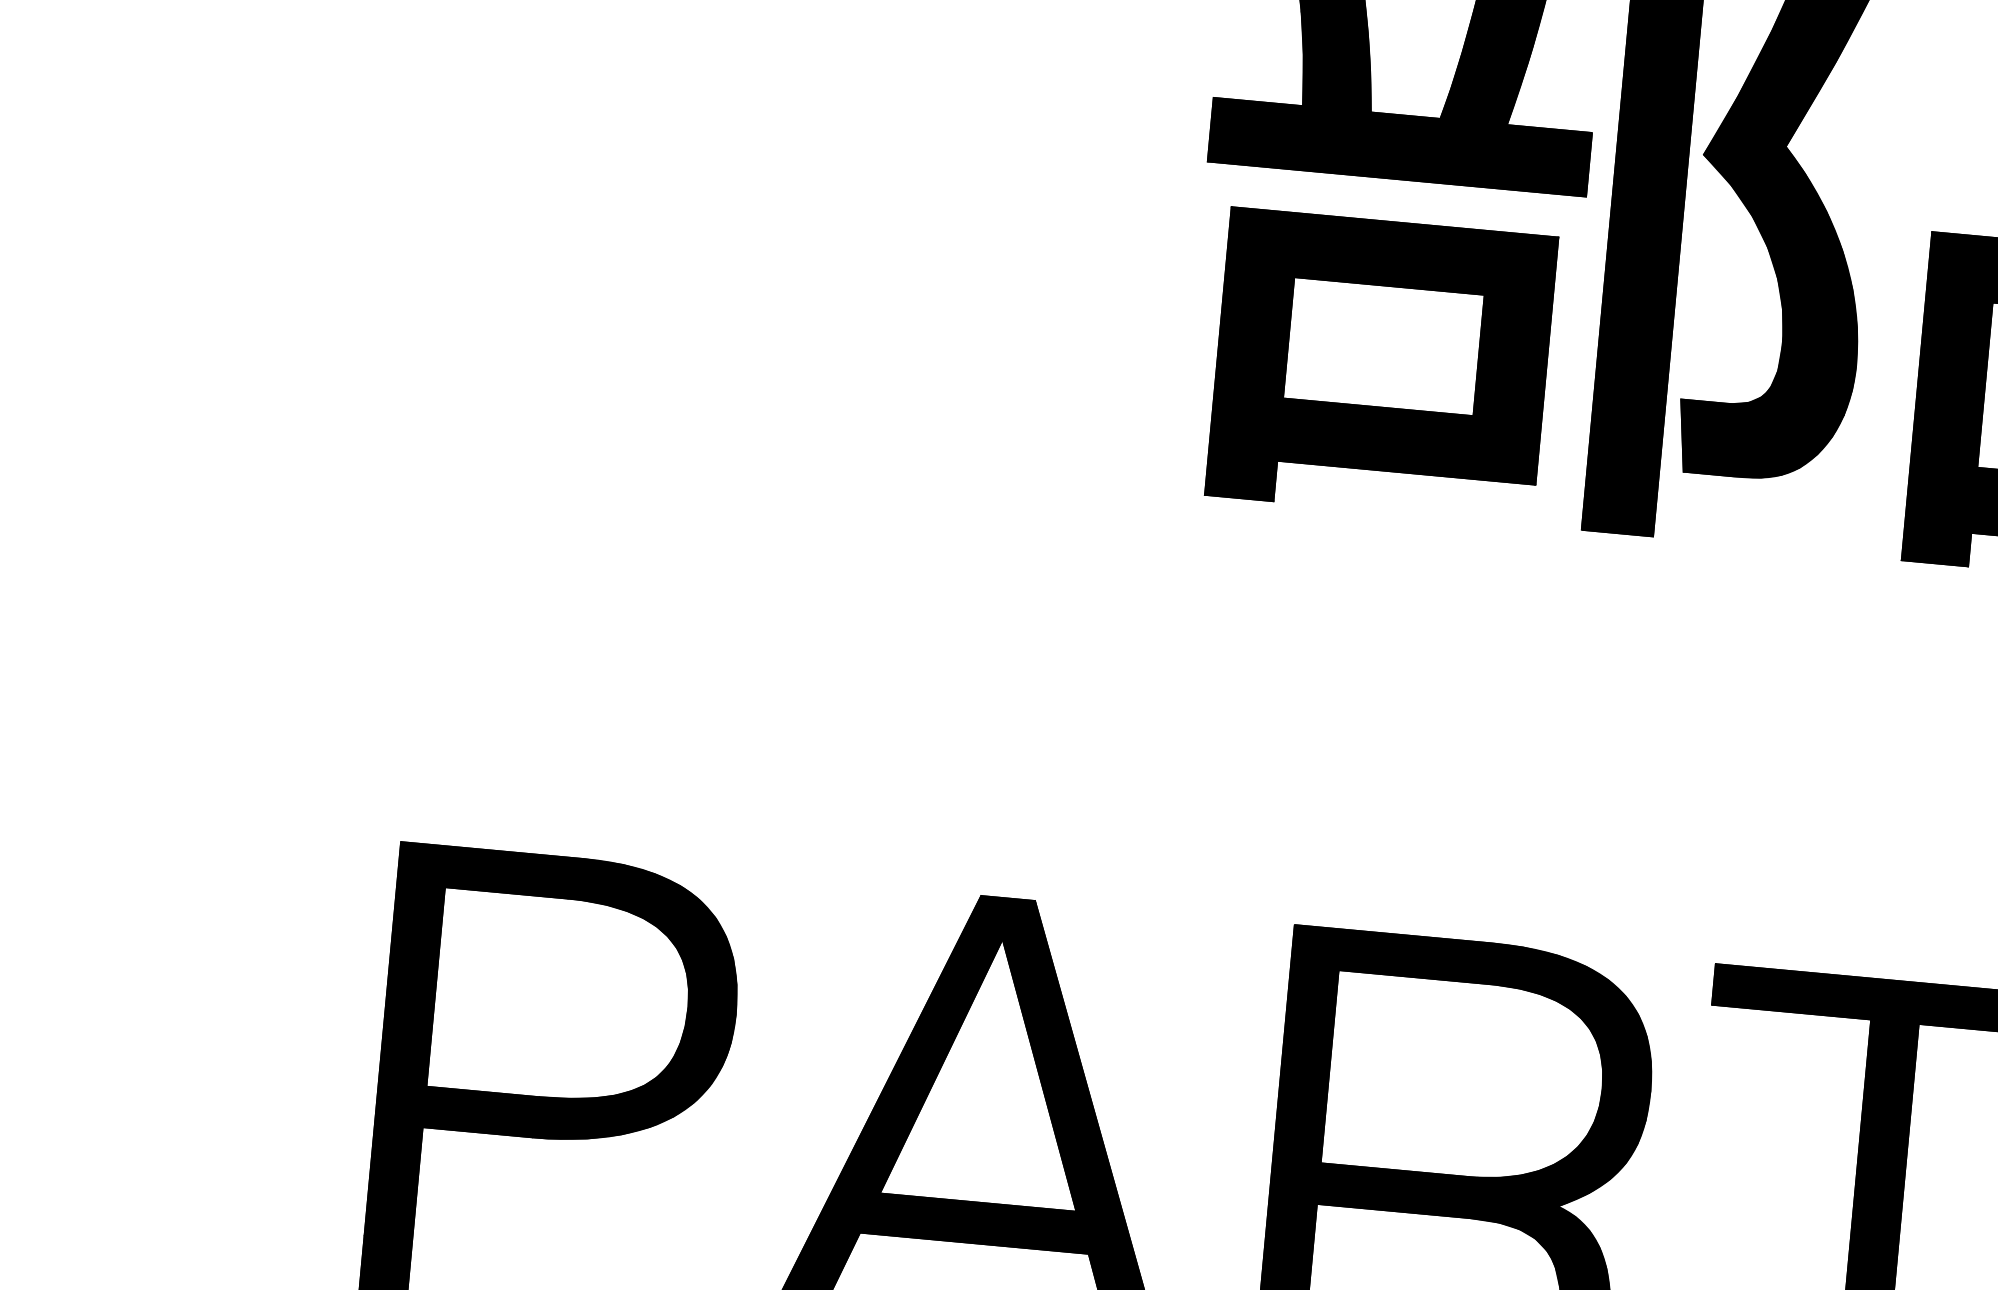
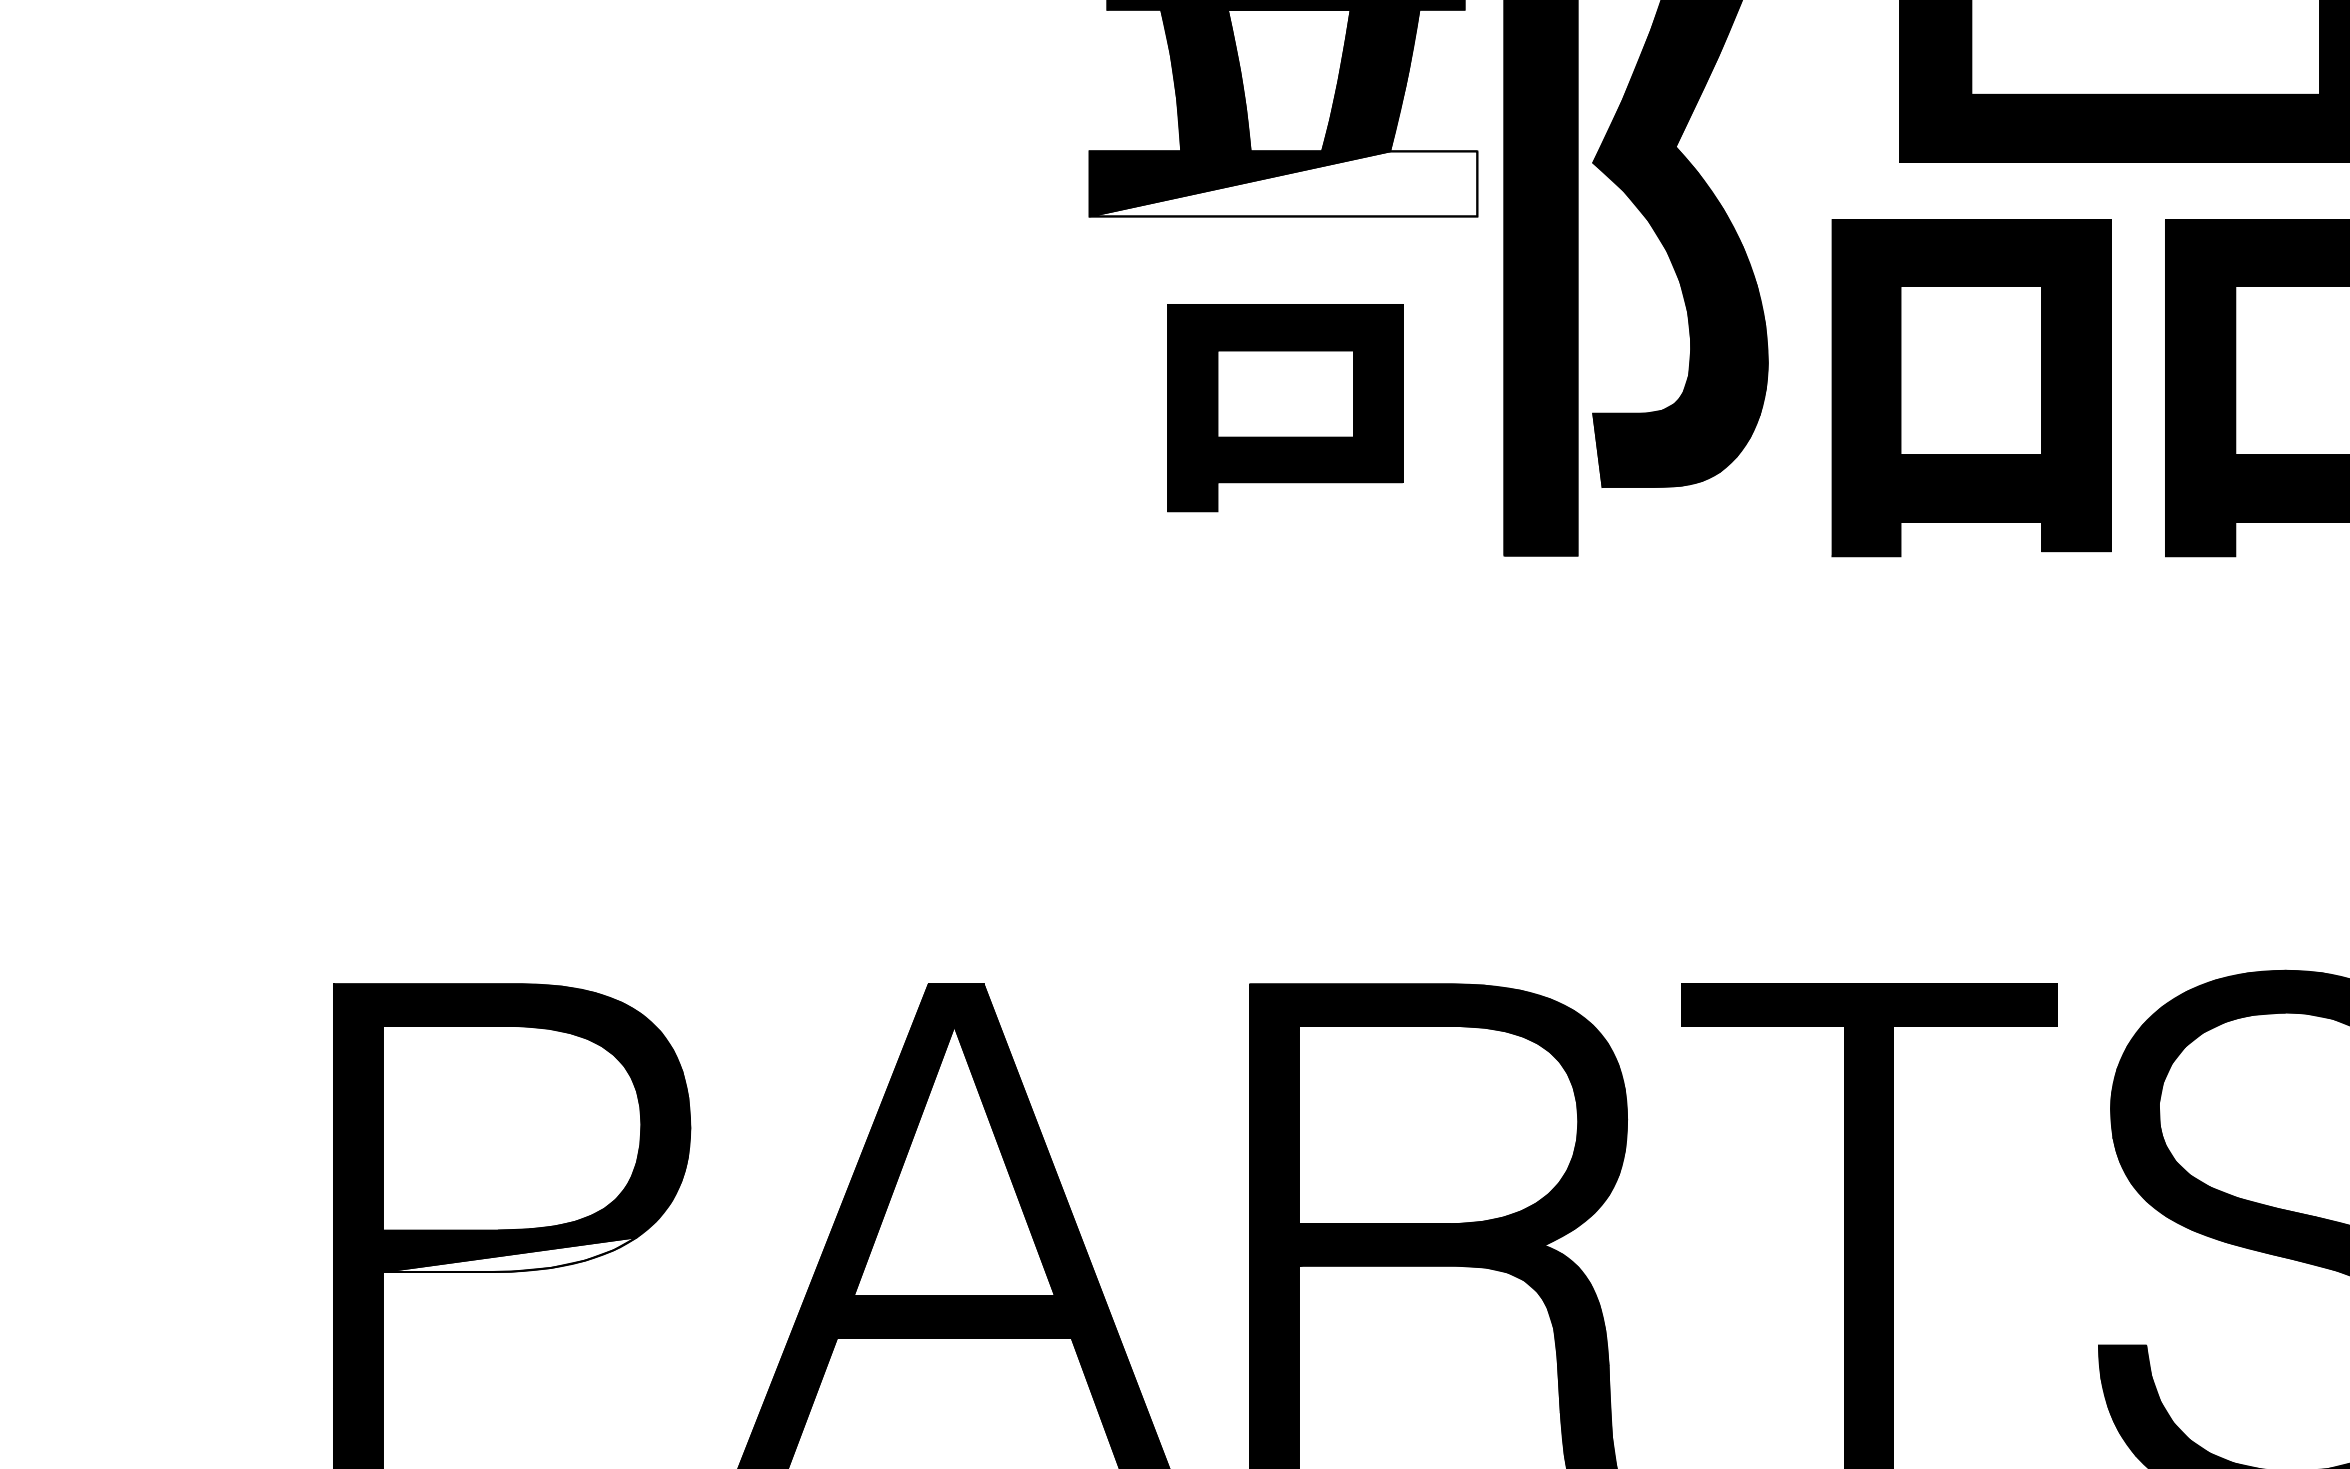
fill: (1399, 146) -> (1283, 183), removed
part: (1381, 365) -> (1285, 407), size x0.7
fill: (547, 1121) -> (509, 1254), removed

